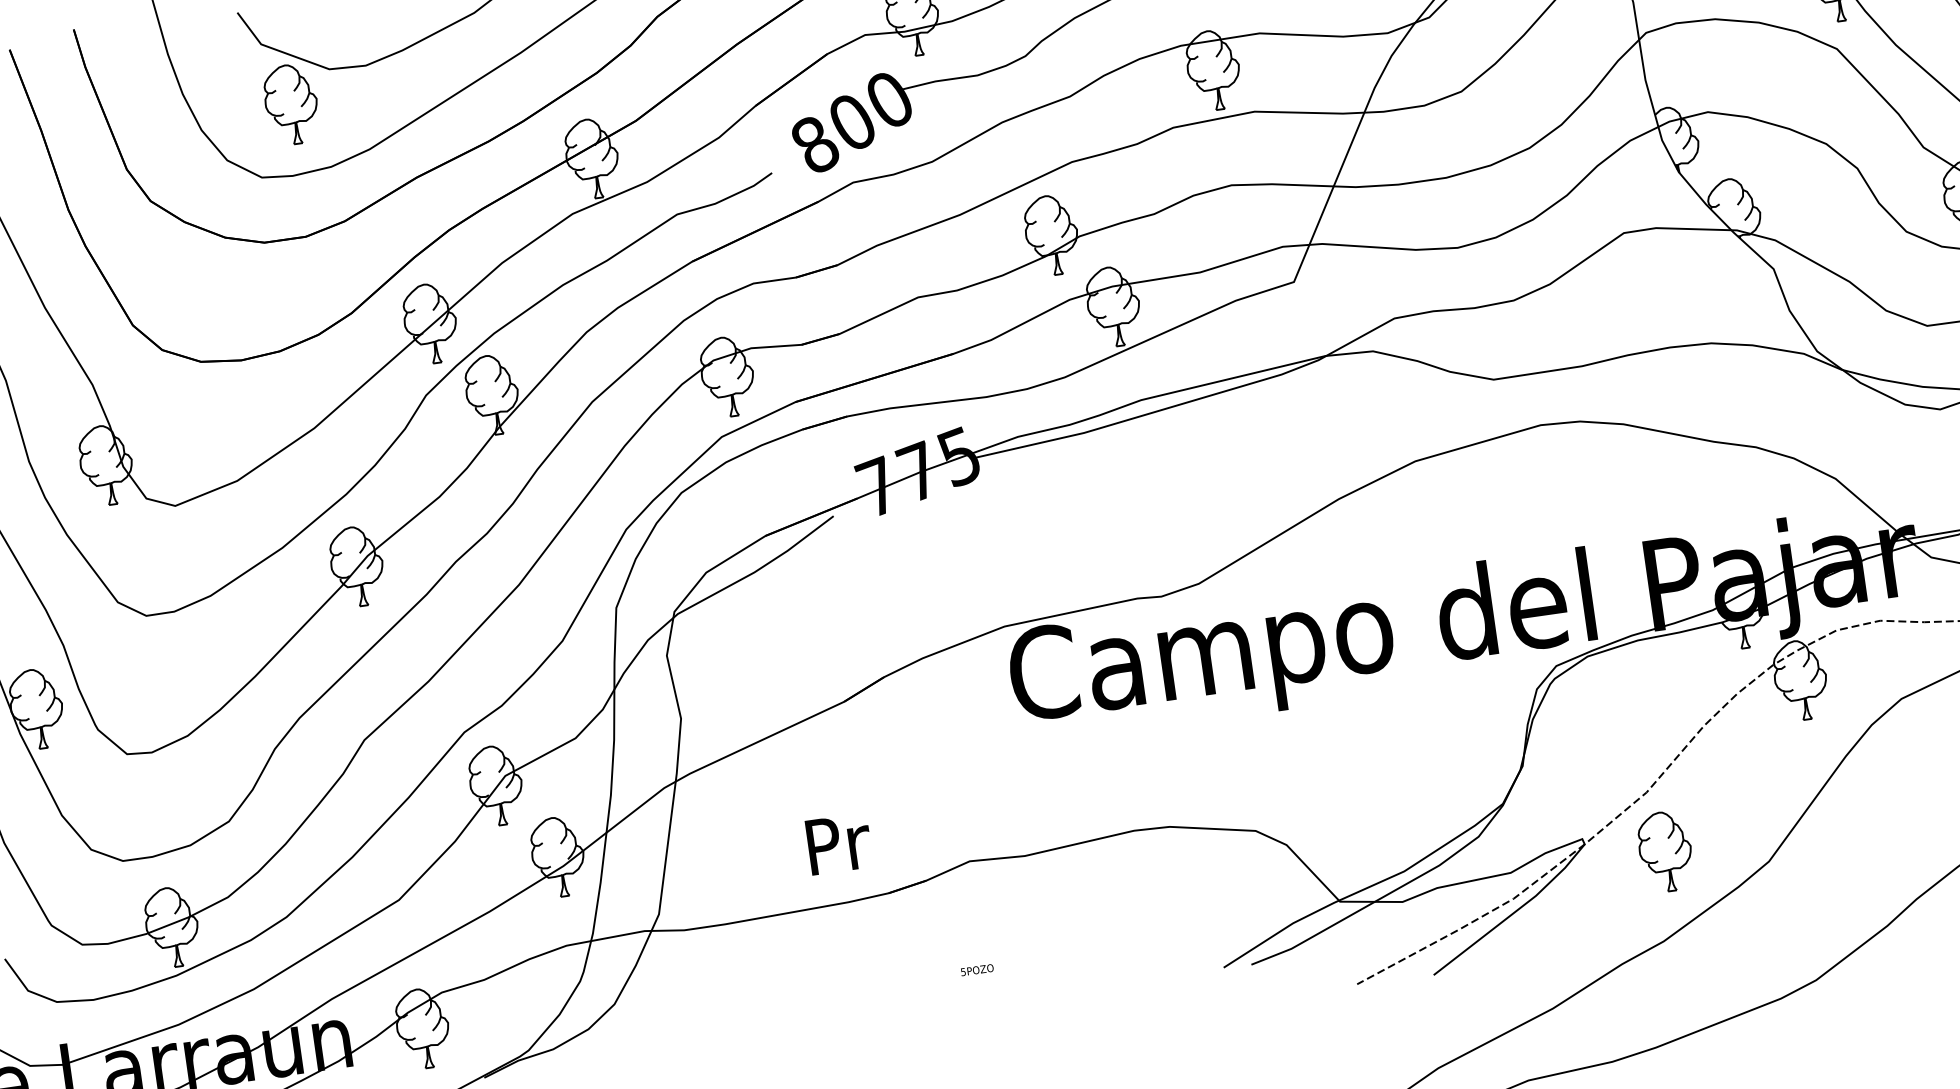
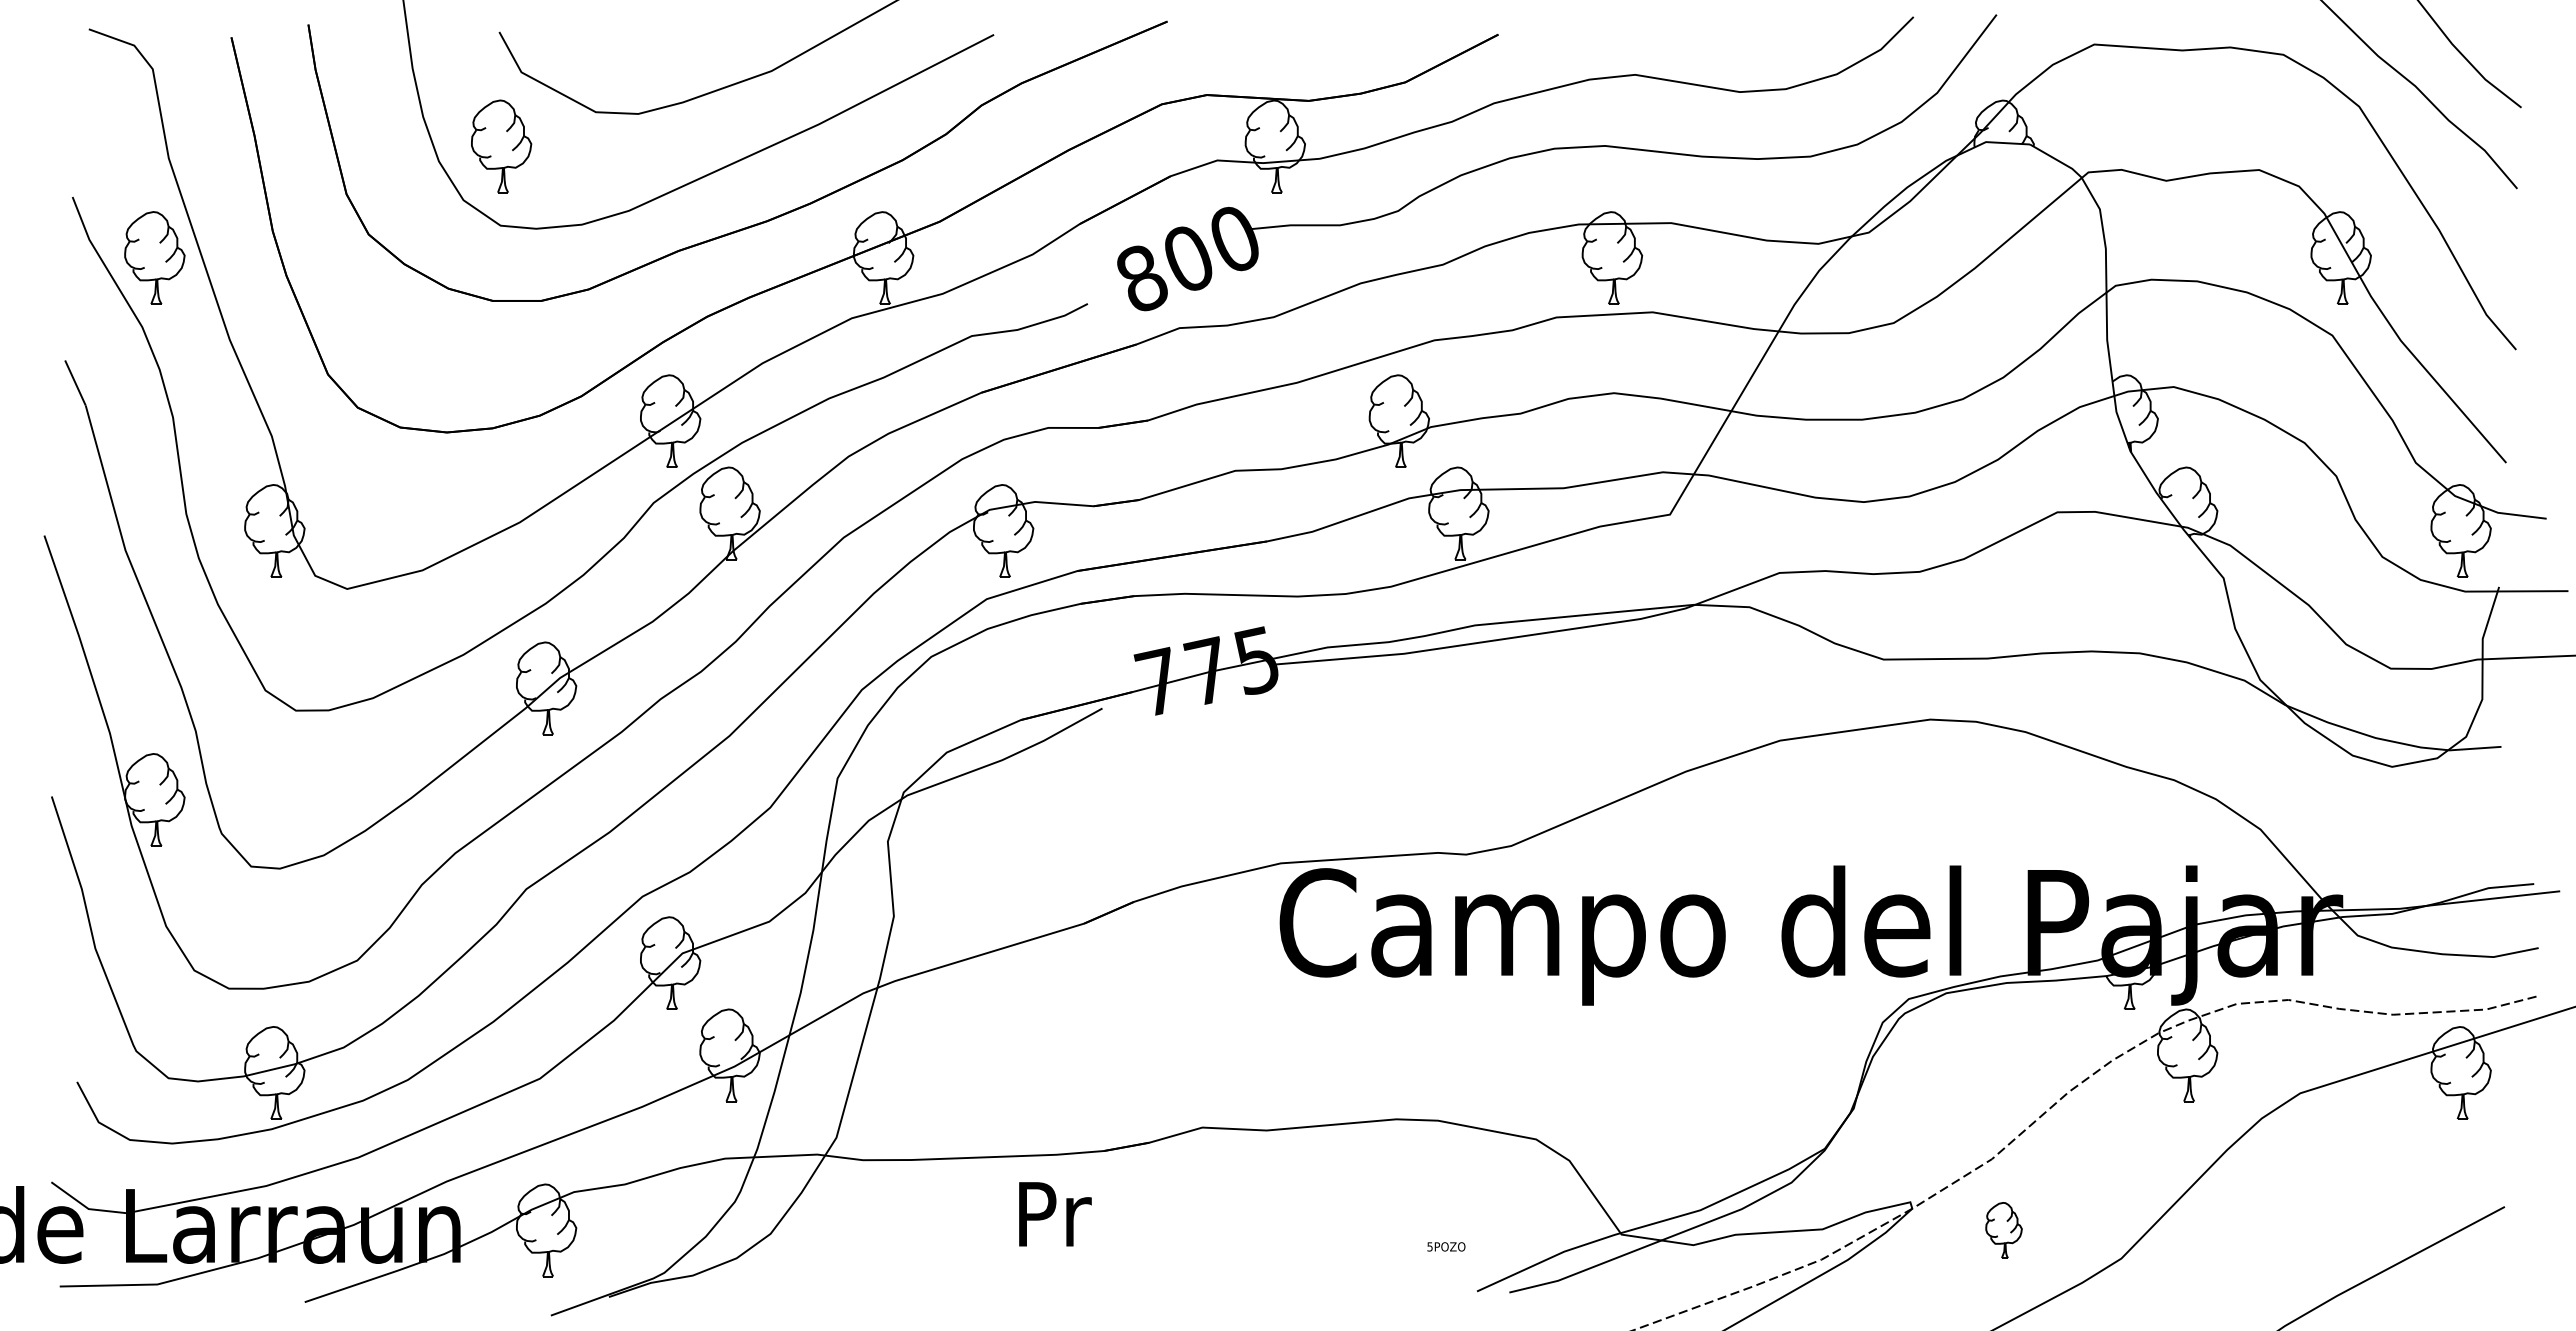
part: (291, 104) -> (501, 146), moved
text: (839, 844) -> (1055, 1214), moved
part: (1665, 851) -> (2003, 1230), size x0.6
text: (977, 969) -> (1446, 1246), moved

